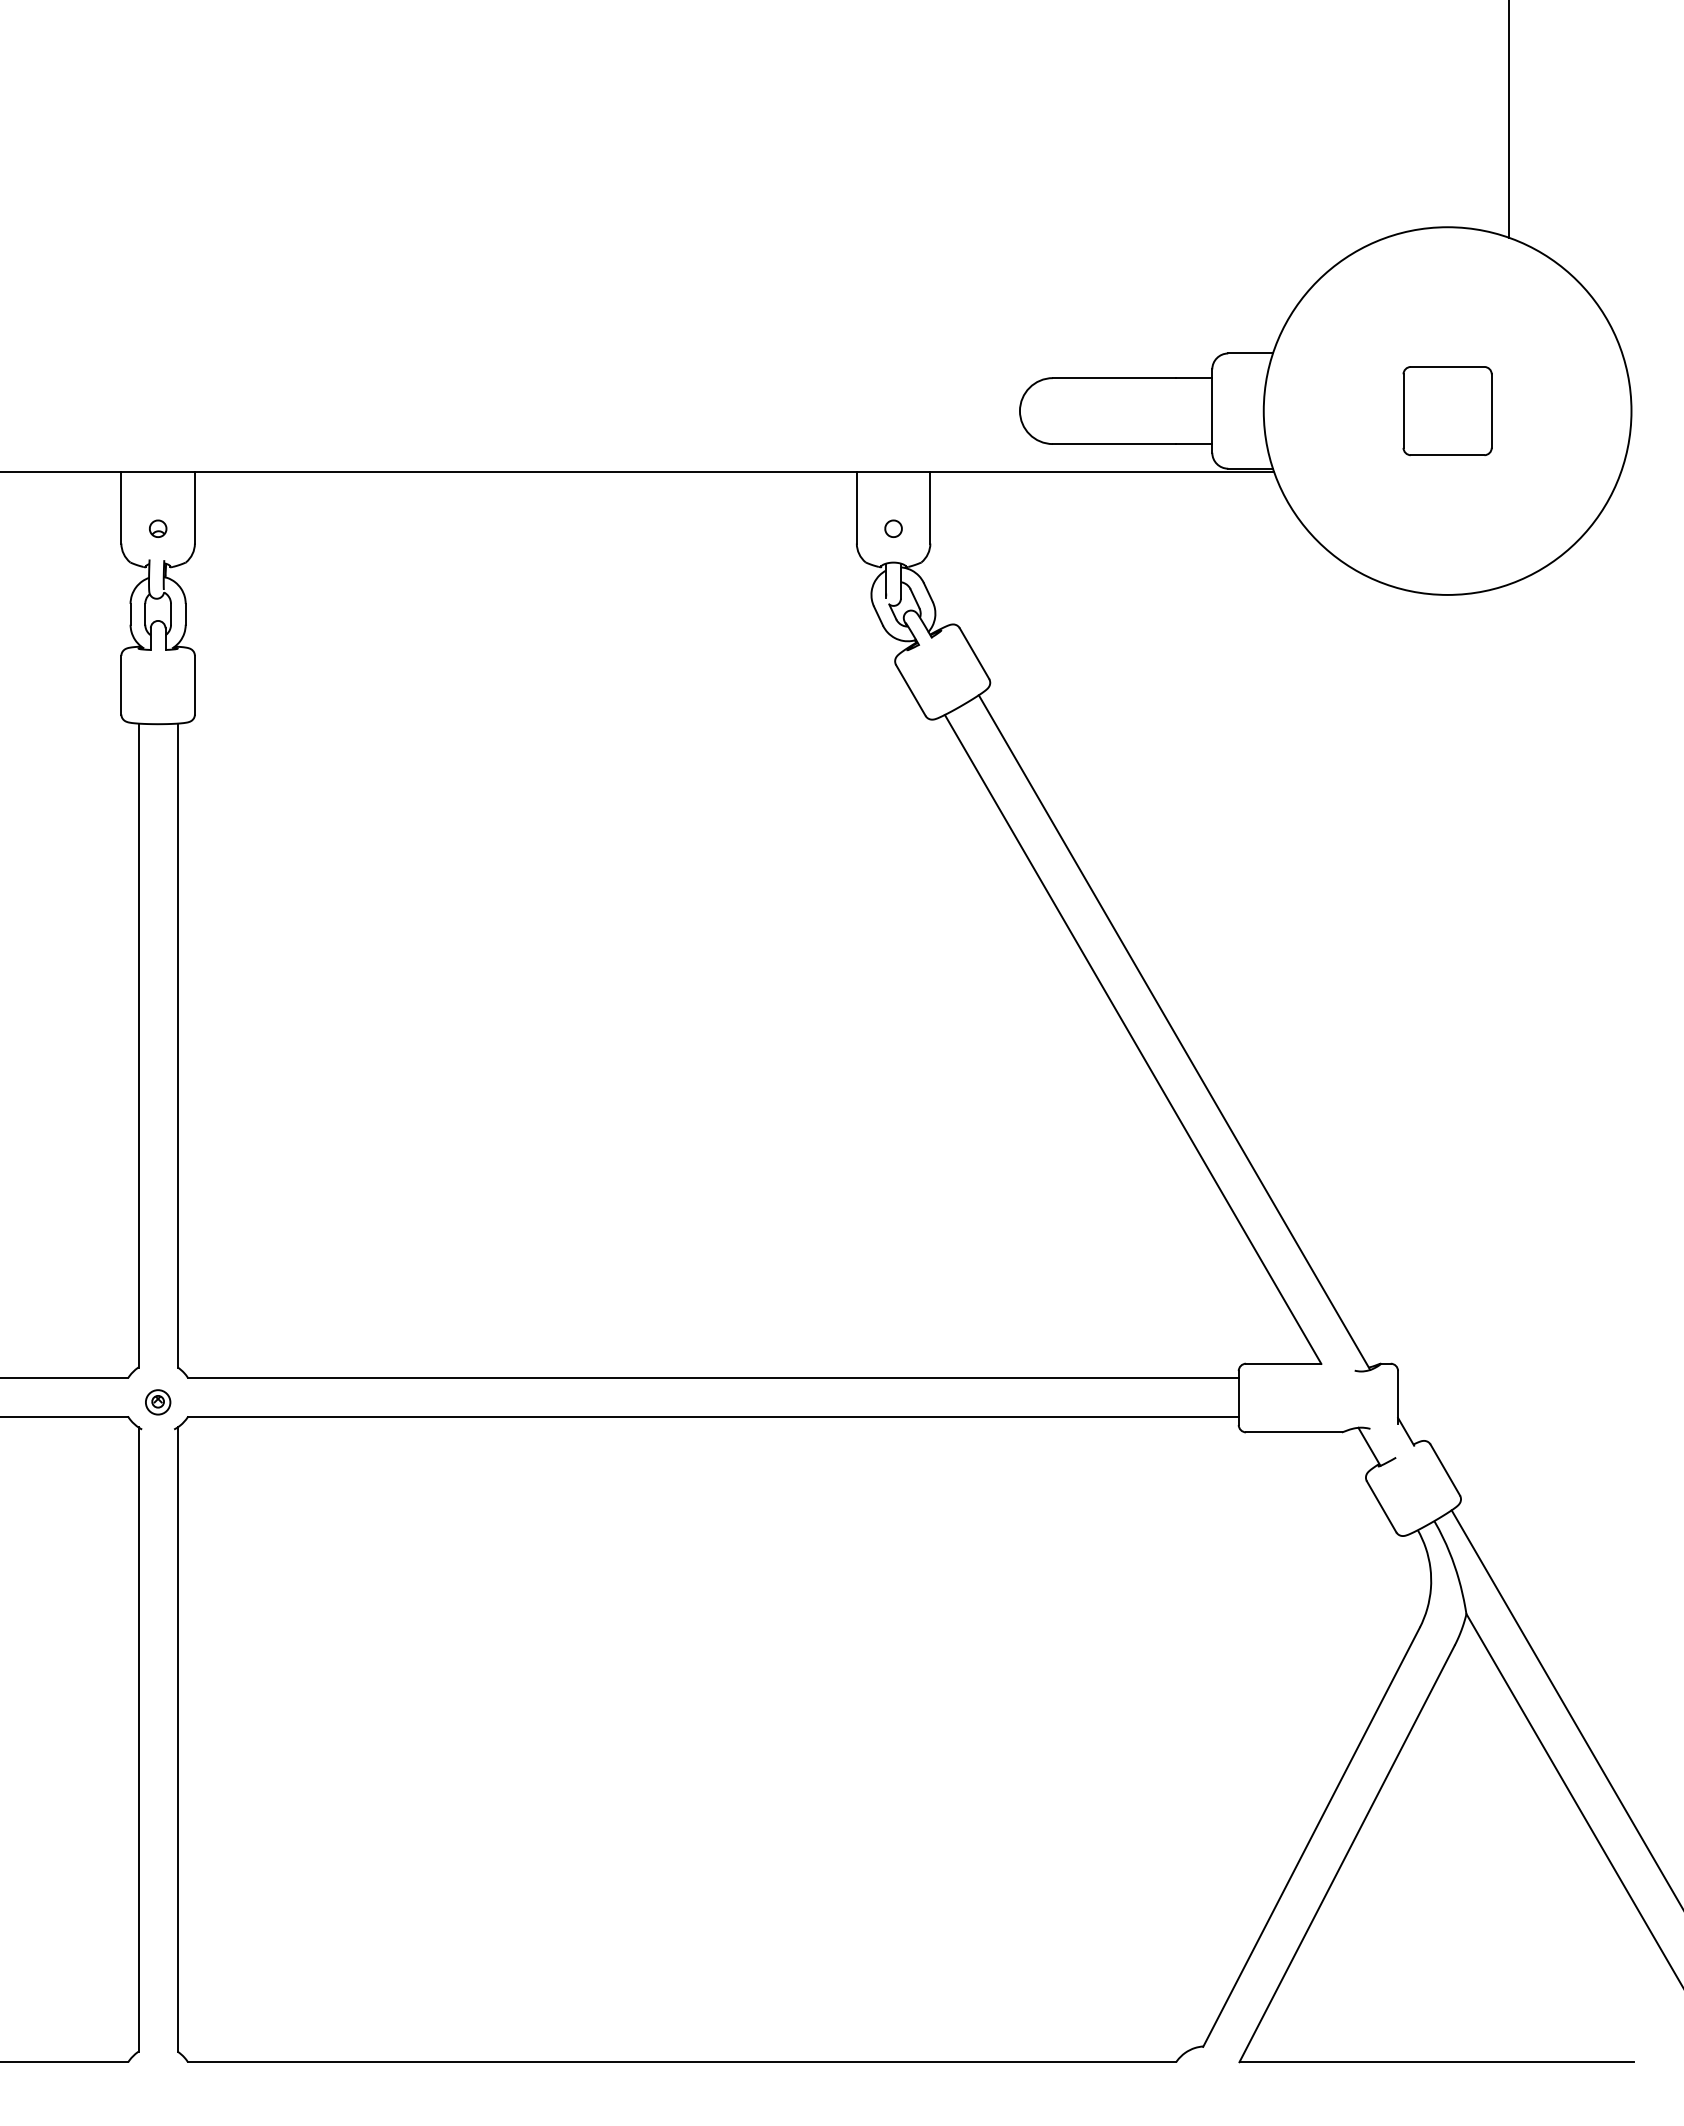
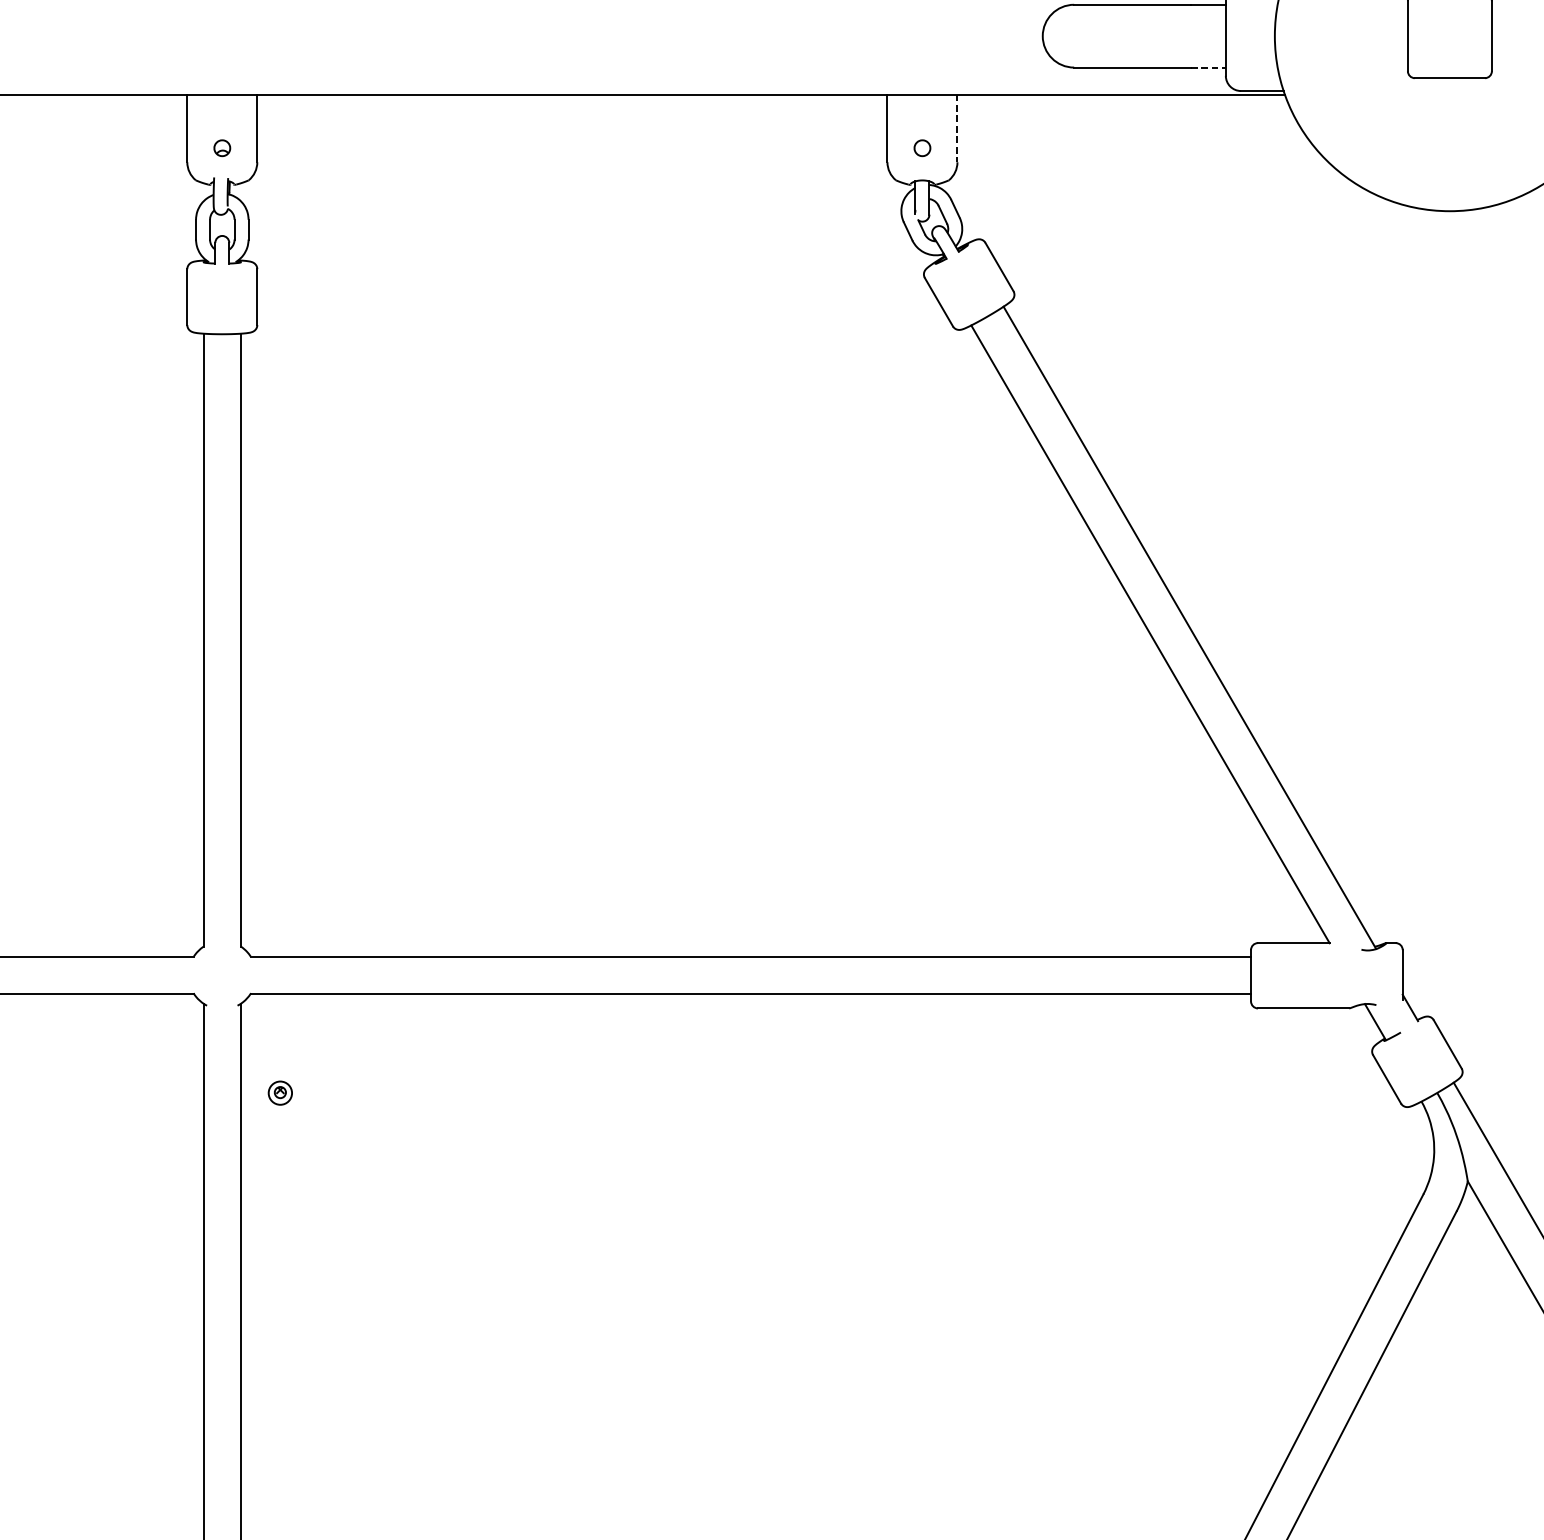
line: (1194, 444) -> (1208, 67), solid -> dashed
line: (930, 507) -> (957, 127), solid -> dashed
part: (158, 1402) -> (280, 1093), moved

